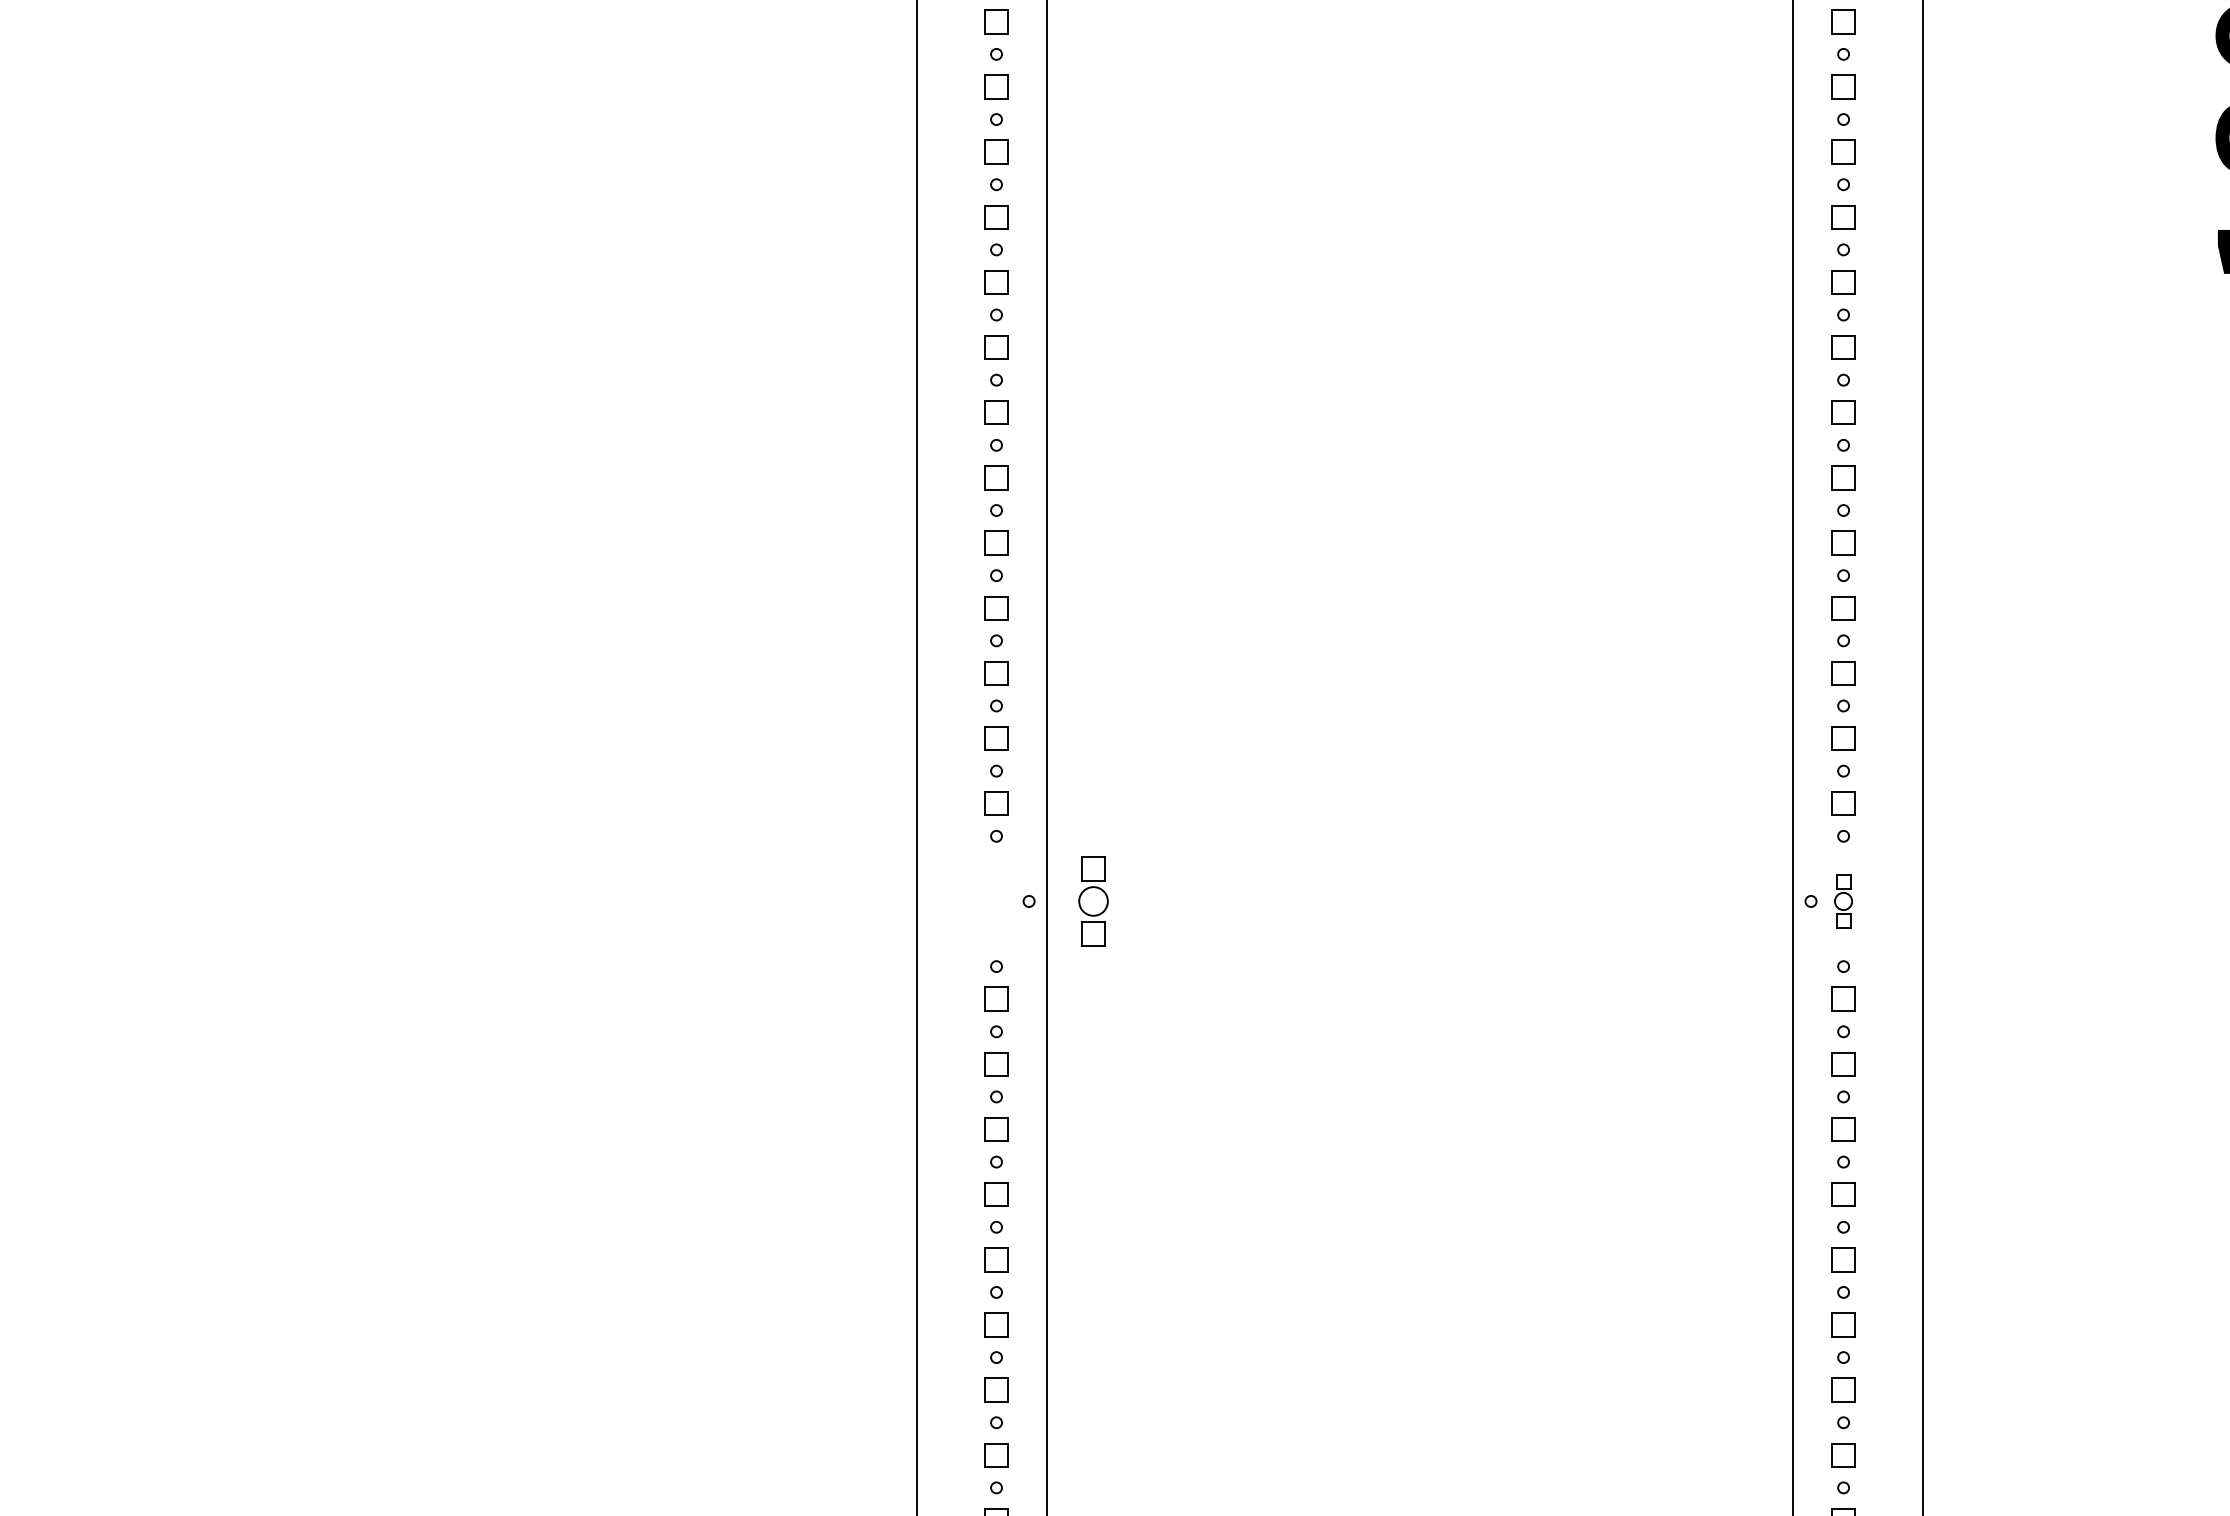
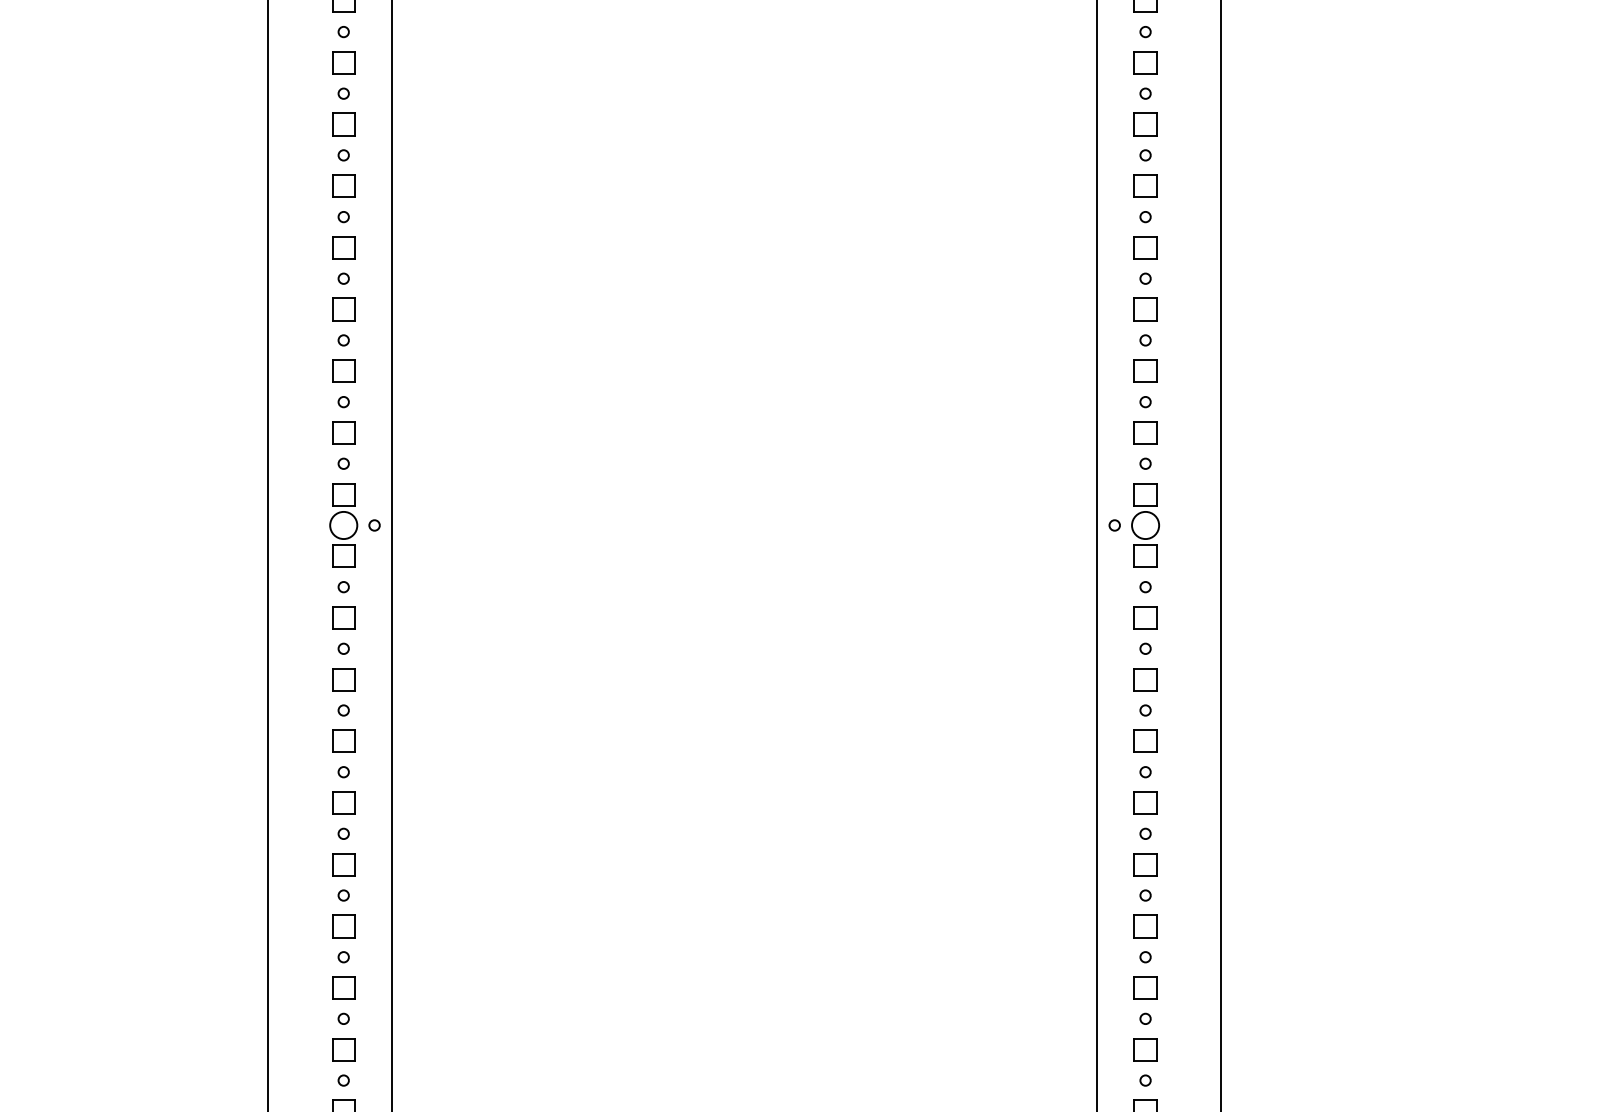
part: (1093, 901) -> (343, 525), moved
part: (1843, 901) -> (1145, 525), size x1.67

